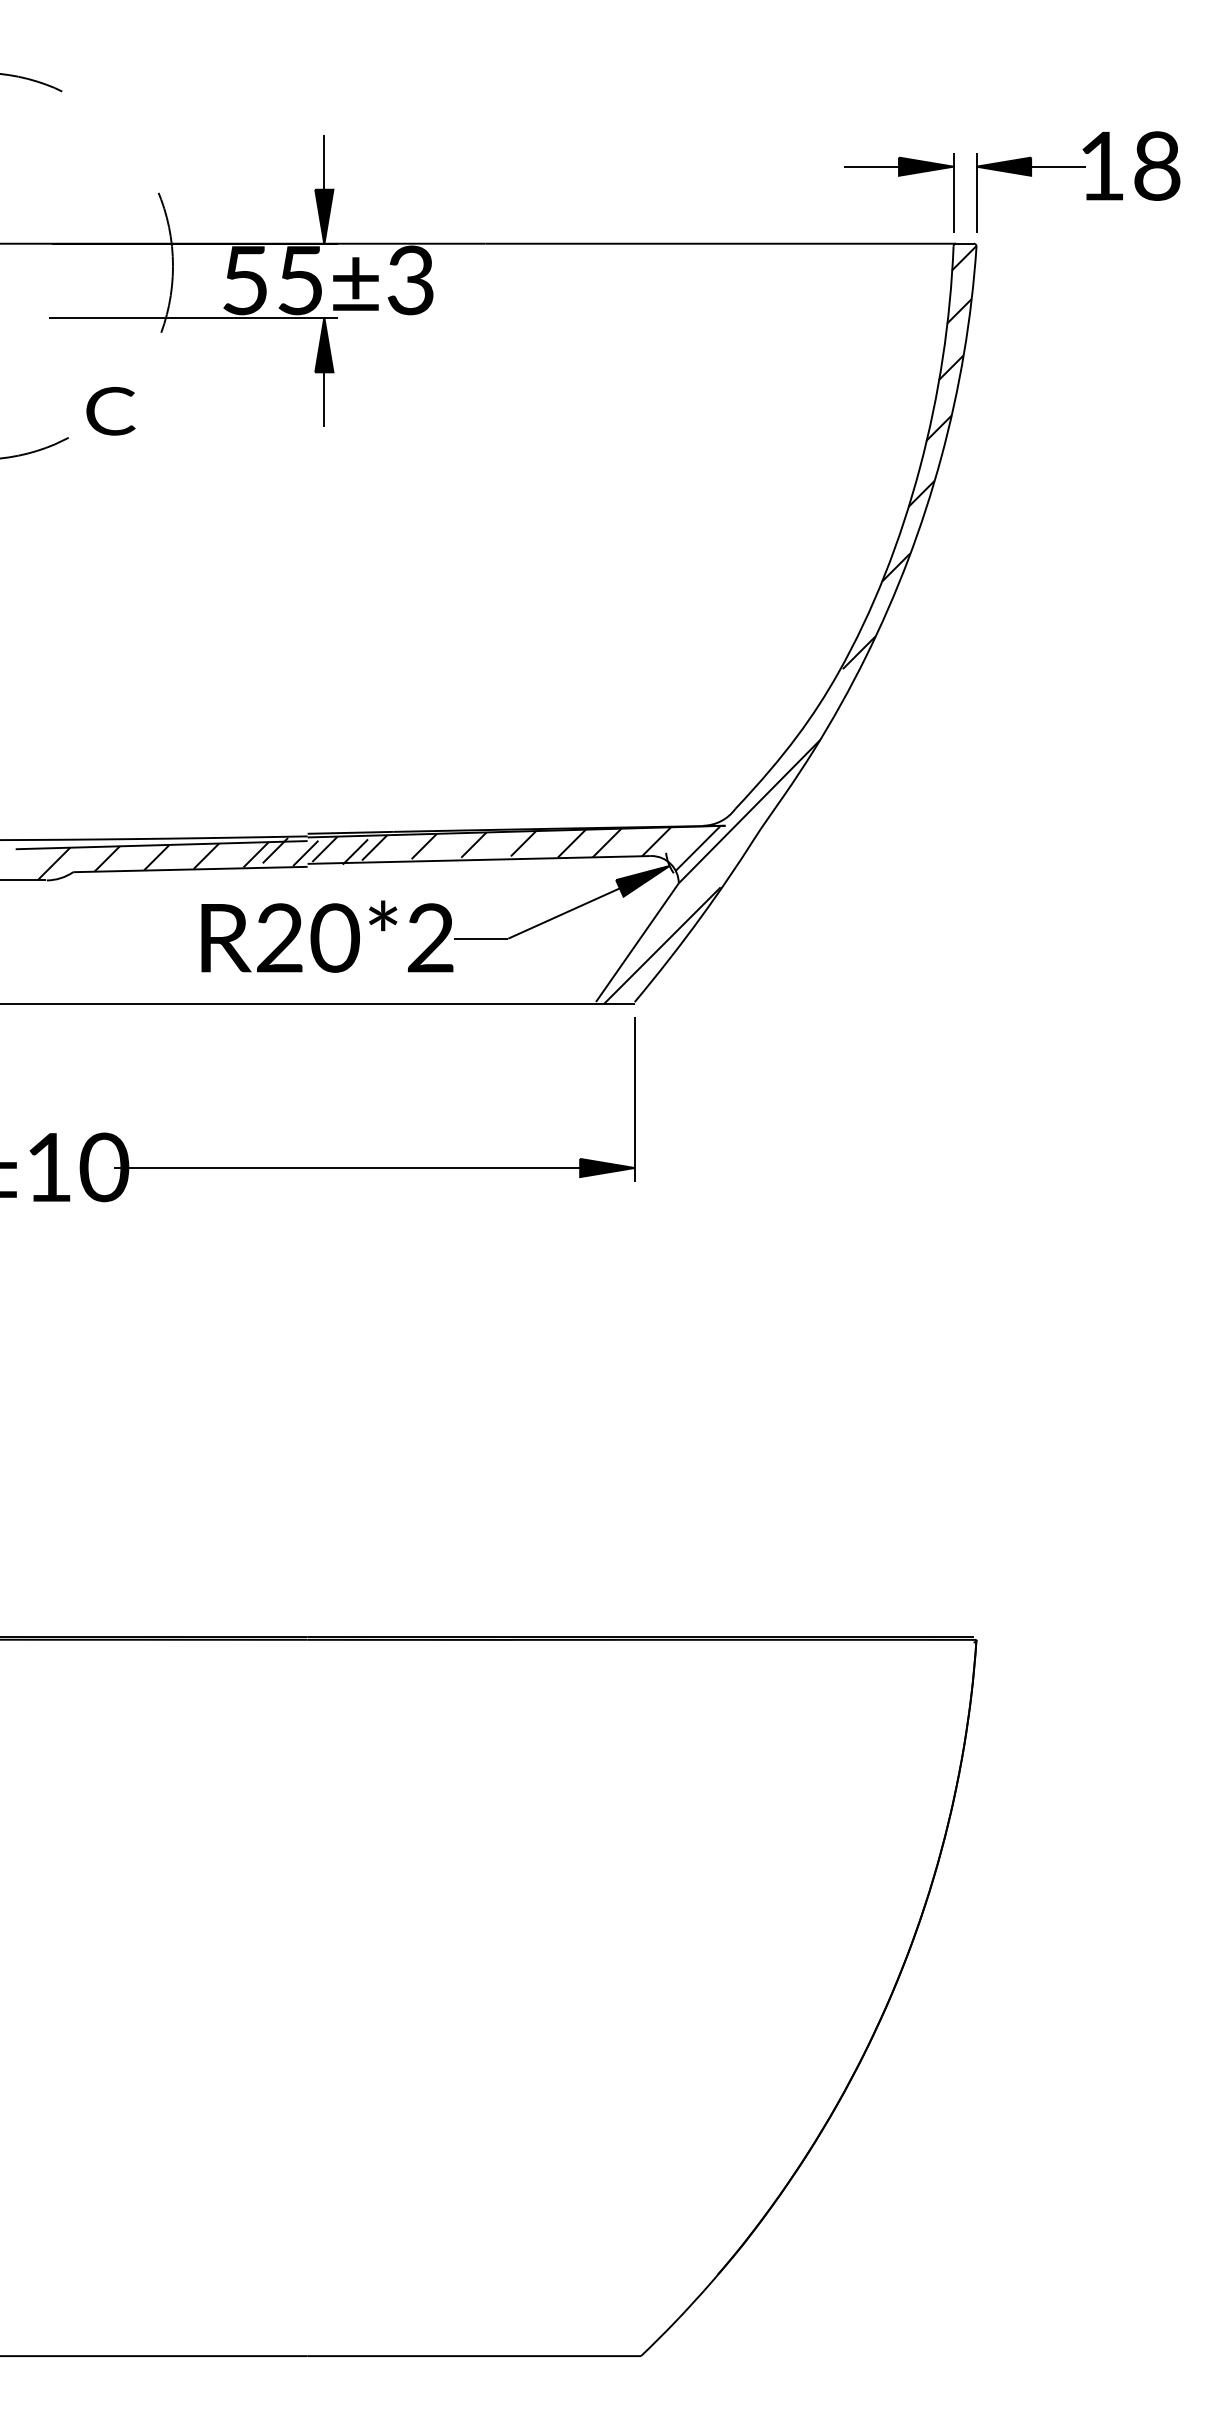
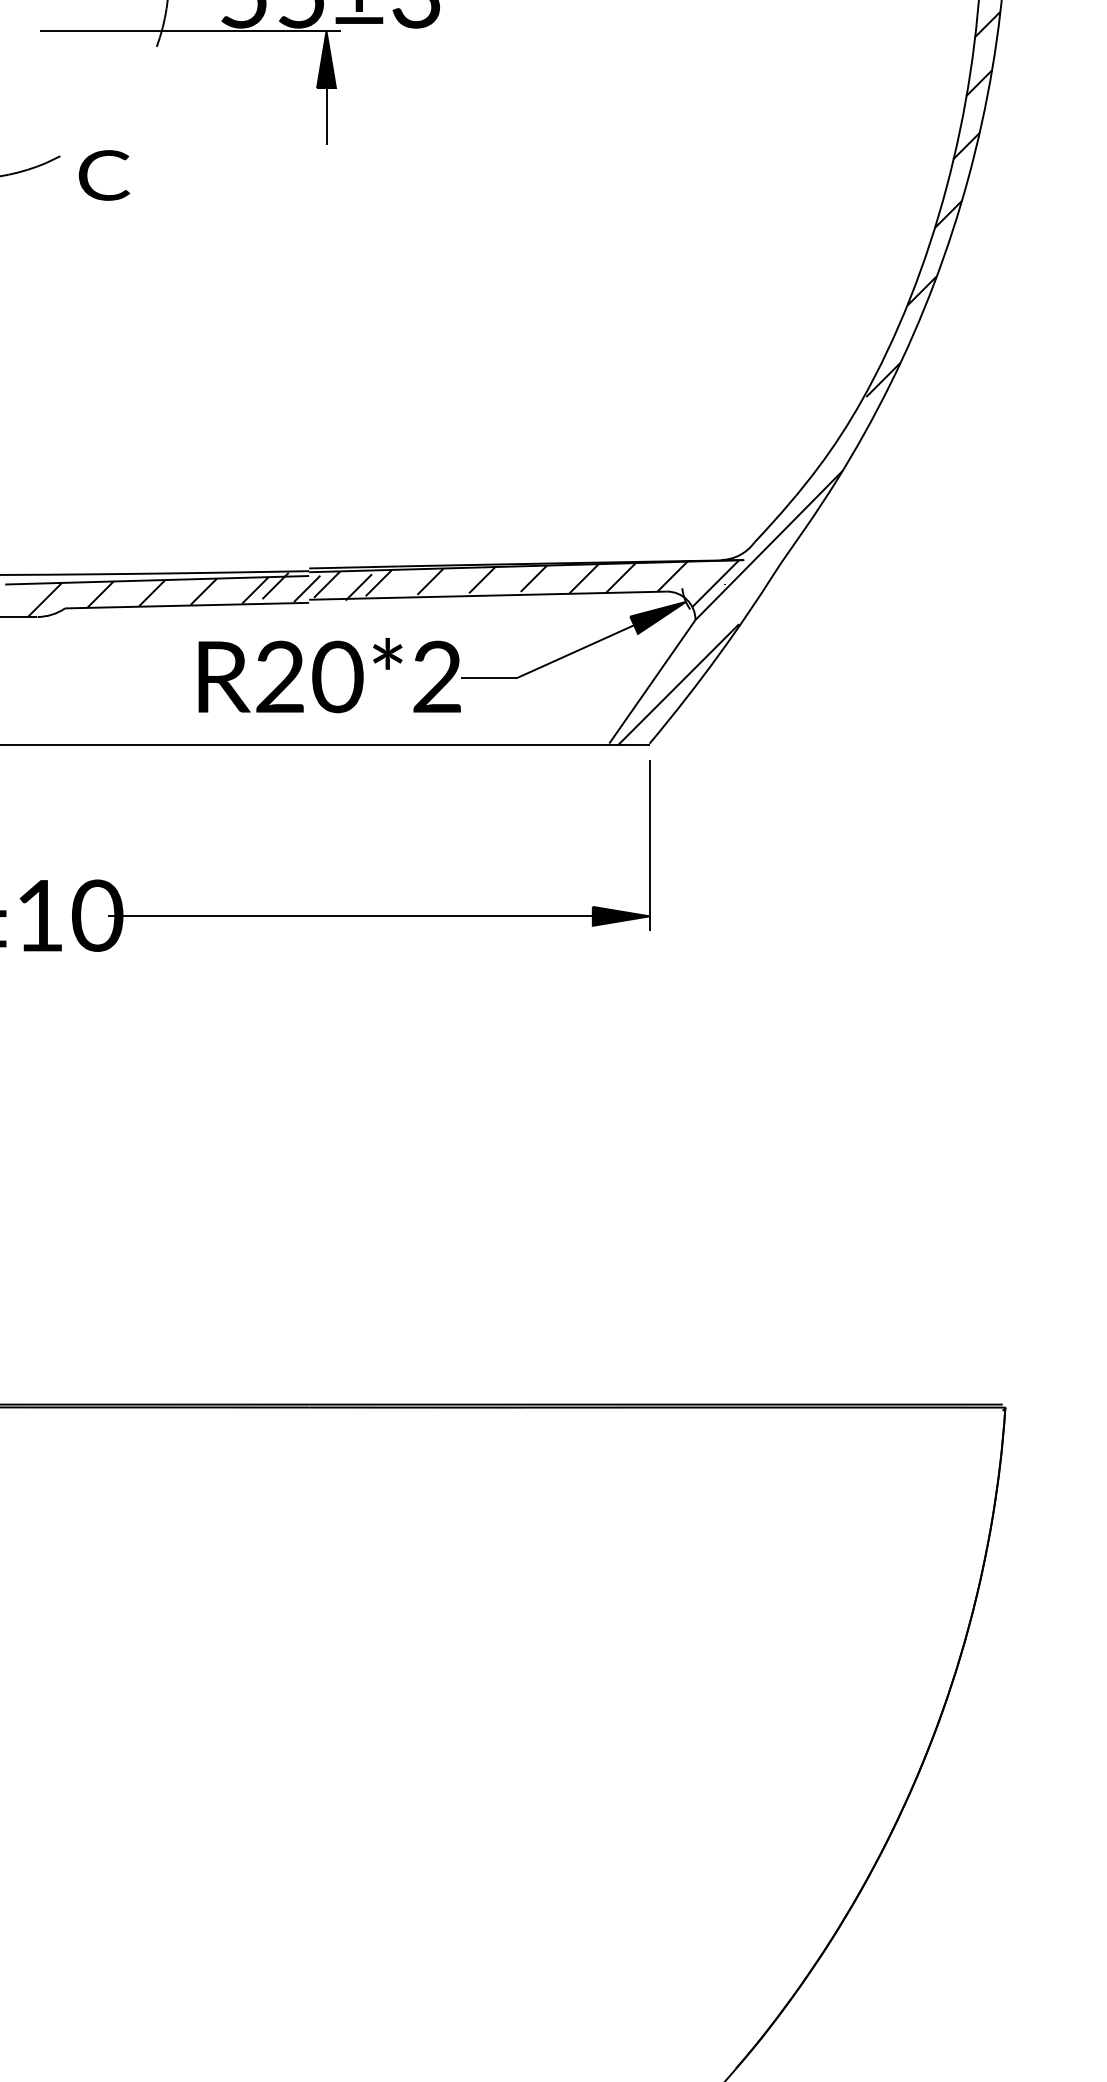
text: (110, 411) -> (103, 175), moved

